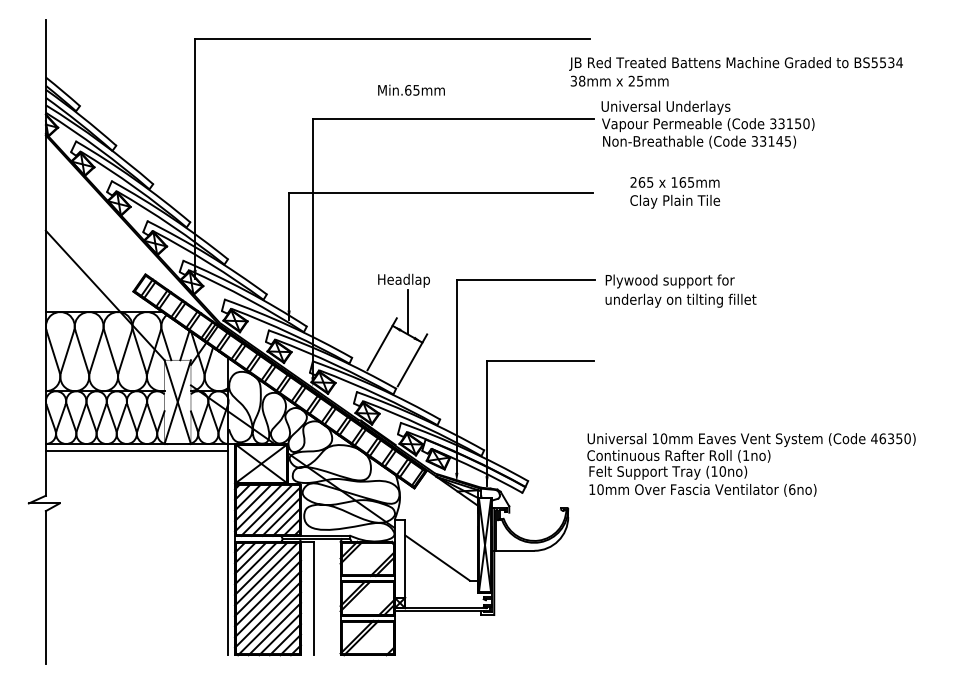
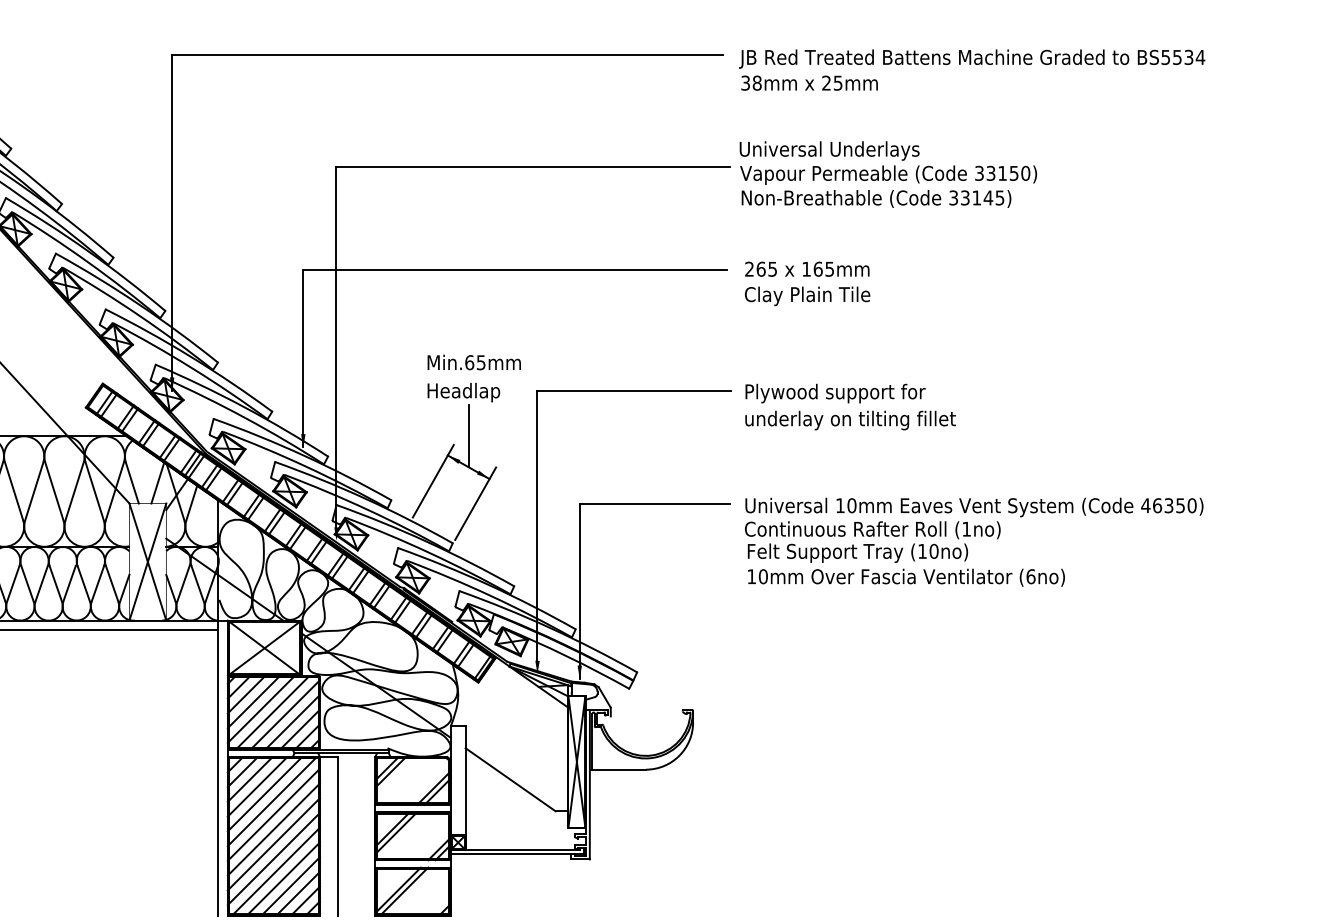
text: (735, 71) -> (971, 69), moved
text: (411, 89) -> (474, 361), moved
text: (675, 192) -> (807, 283), moved
text: (751, 464) -> (974, 541), moved

